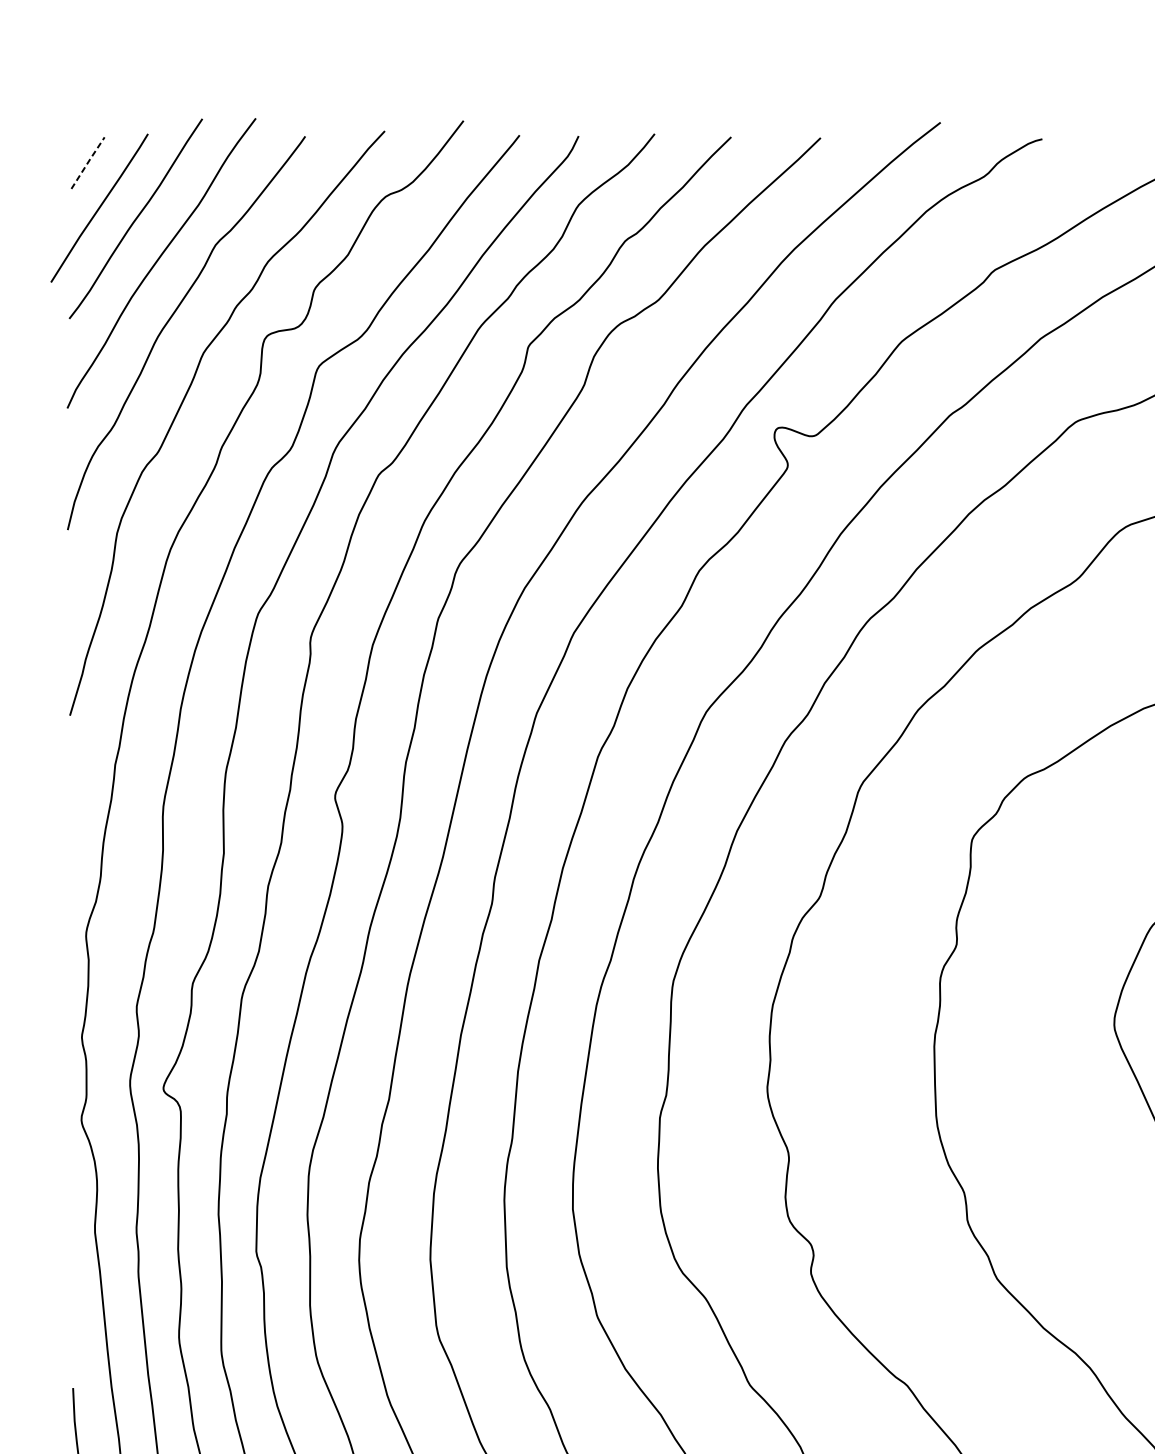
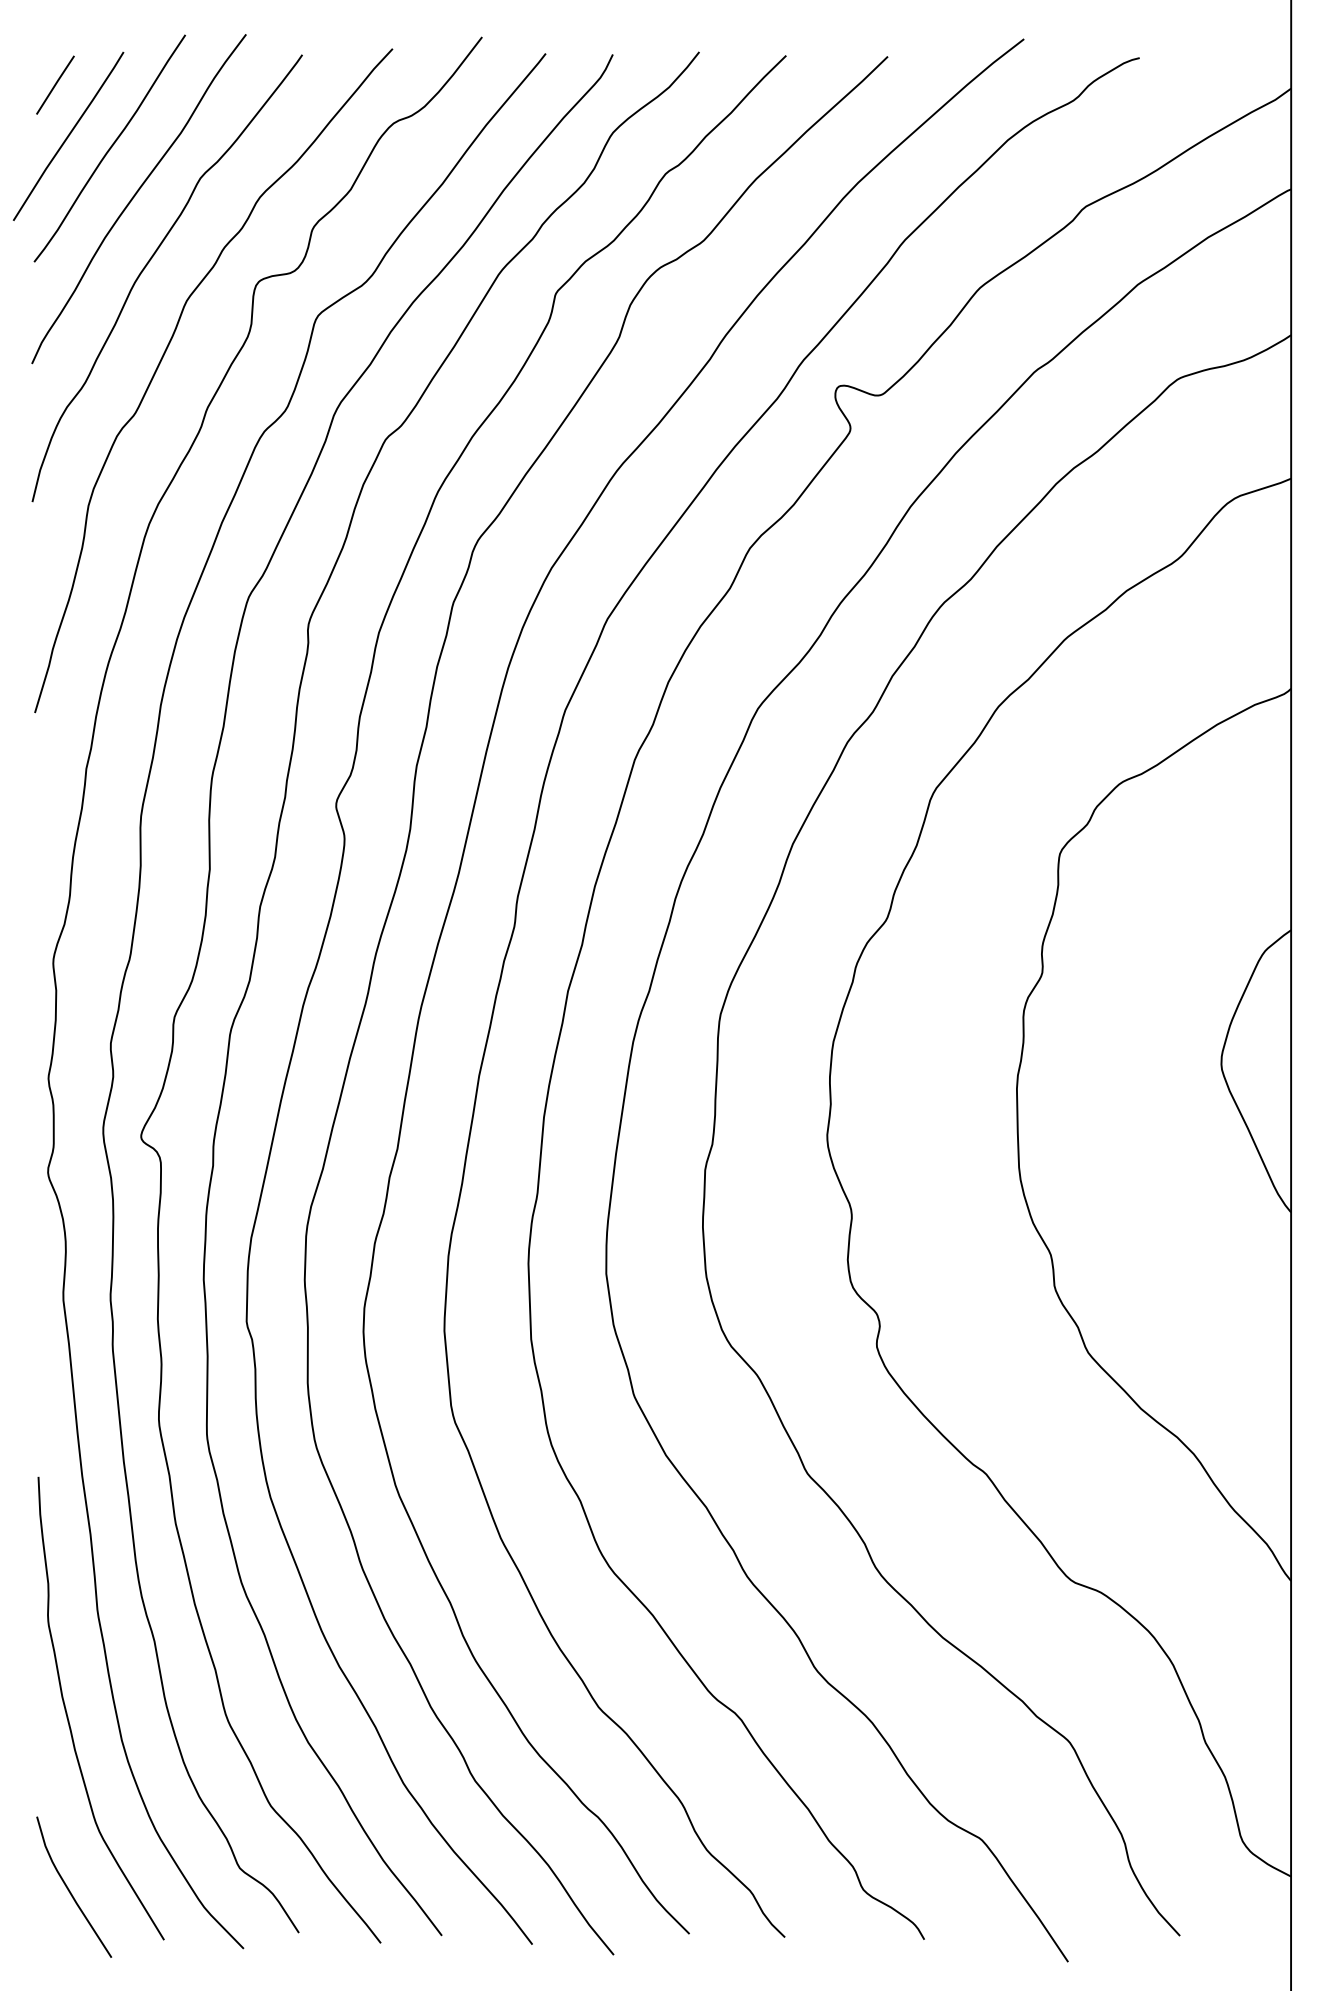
line: (88, 162) -> (55, 84), dashed -> solid

